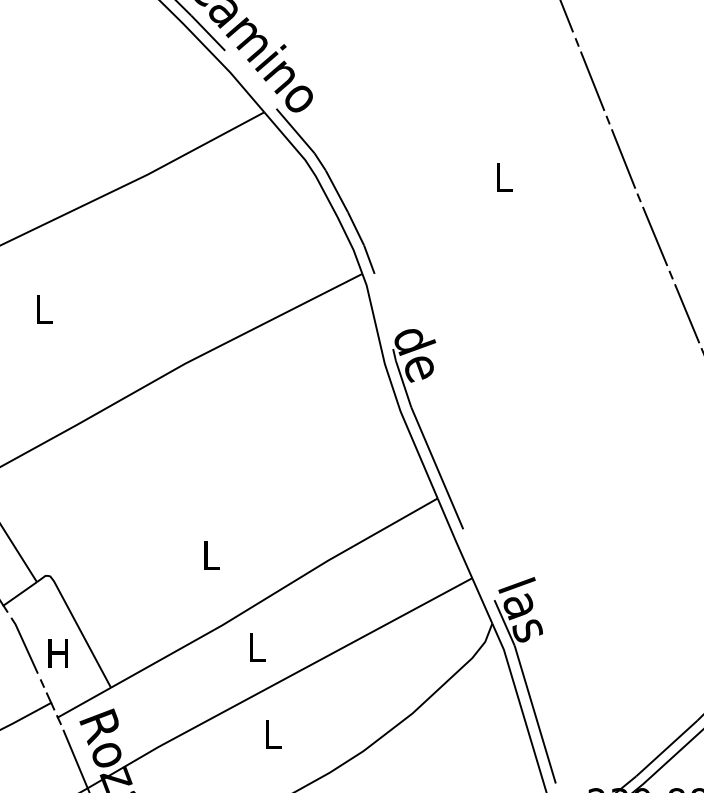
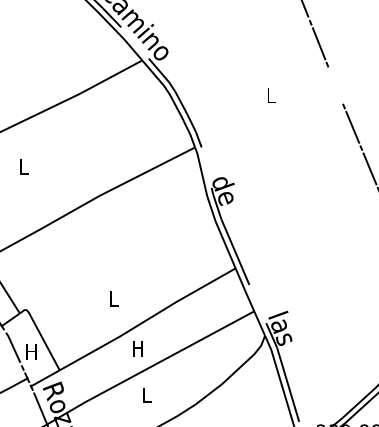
line: (623, 158) -> (335, 85), removed
text: (255, 647) -> (137, 348), L -> H

